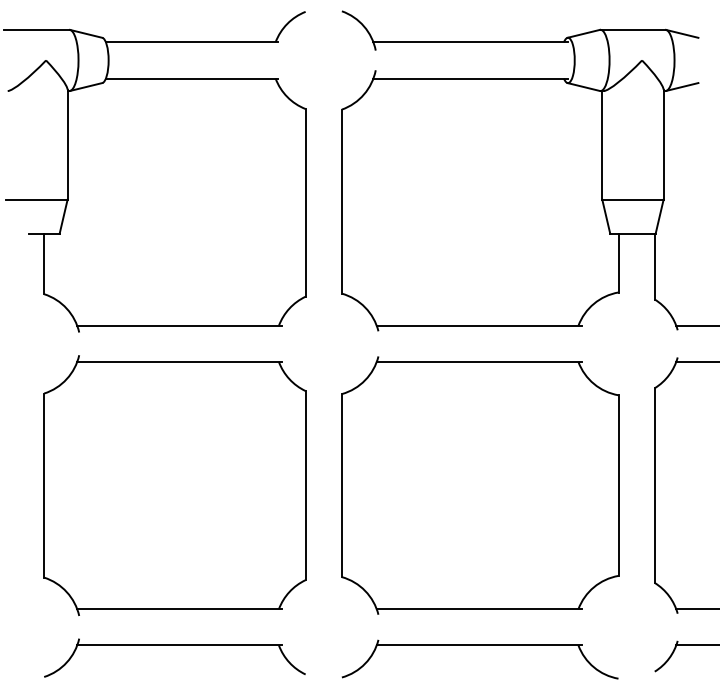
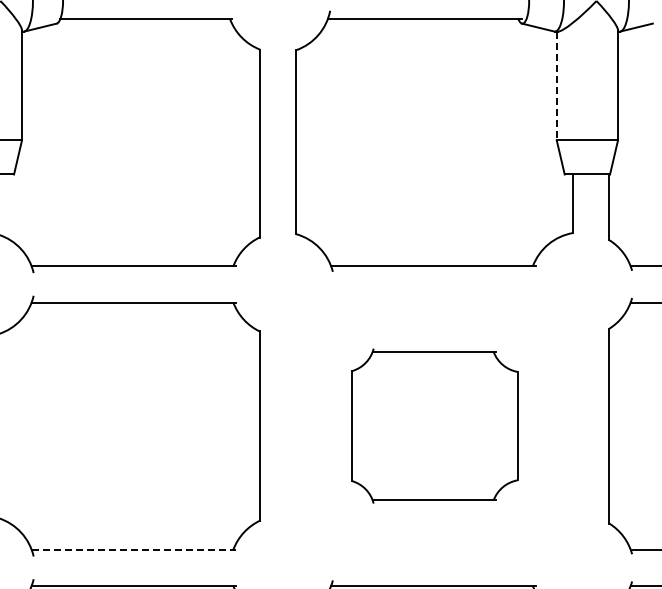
line: (602, 145) -> (556, 86), solid -> dashed
part: (480, 485) -> (434, 426), size x0.6
line: (180, 609) -> (134, 550), solid -> dashed

